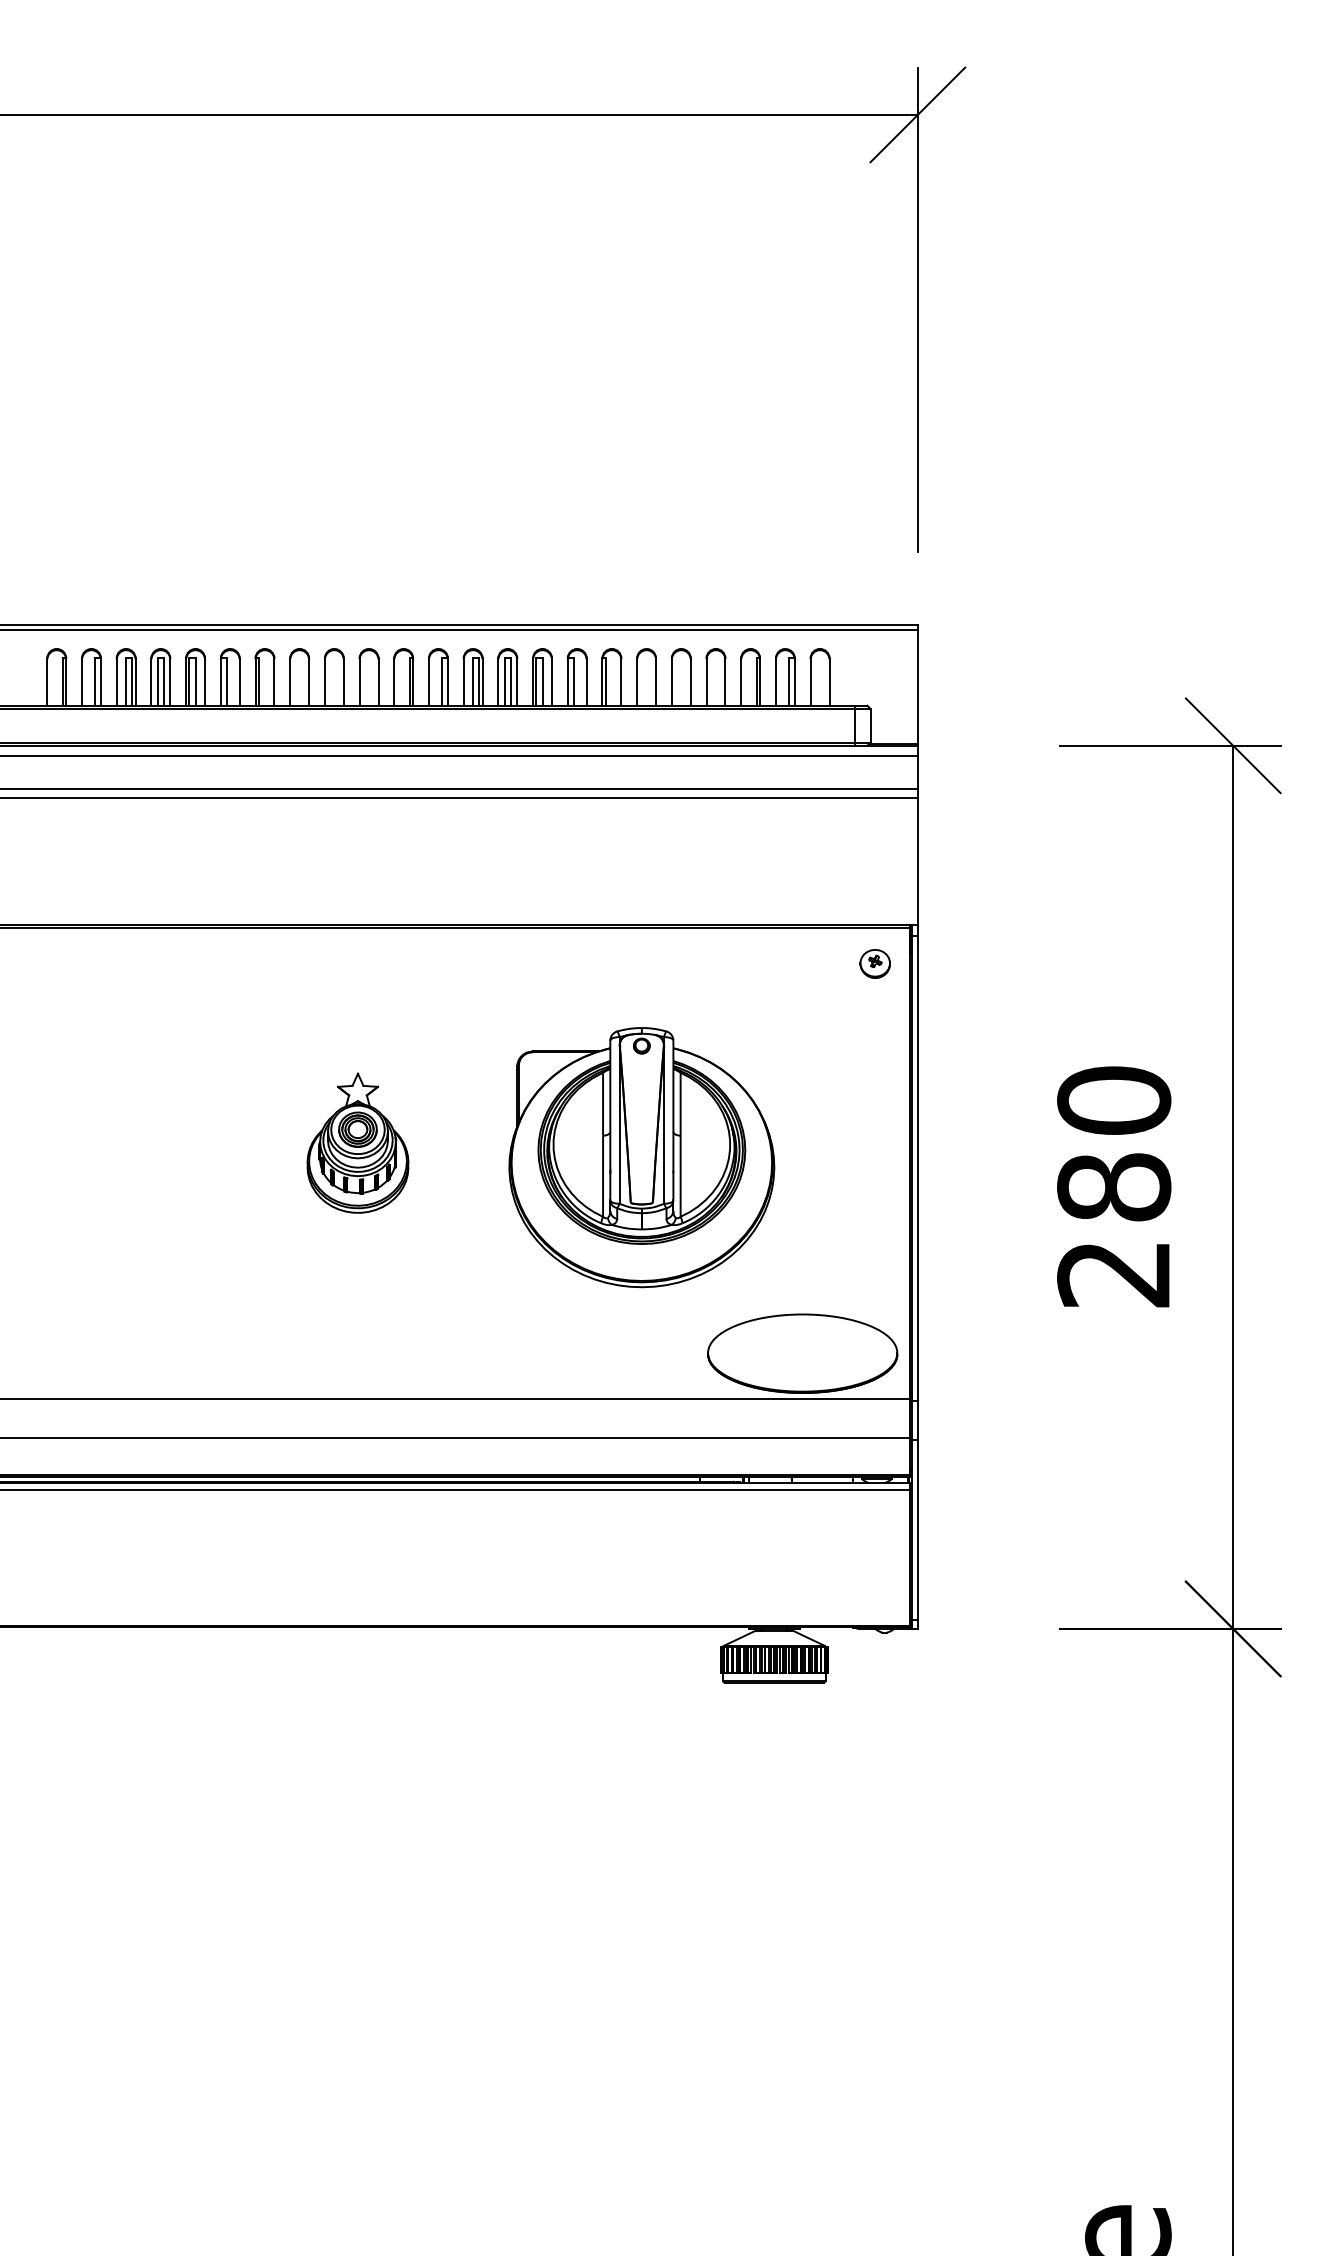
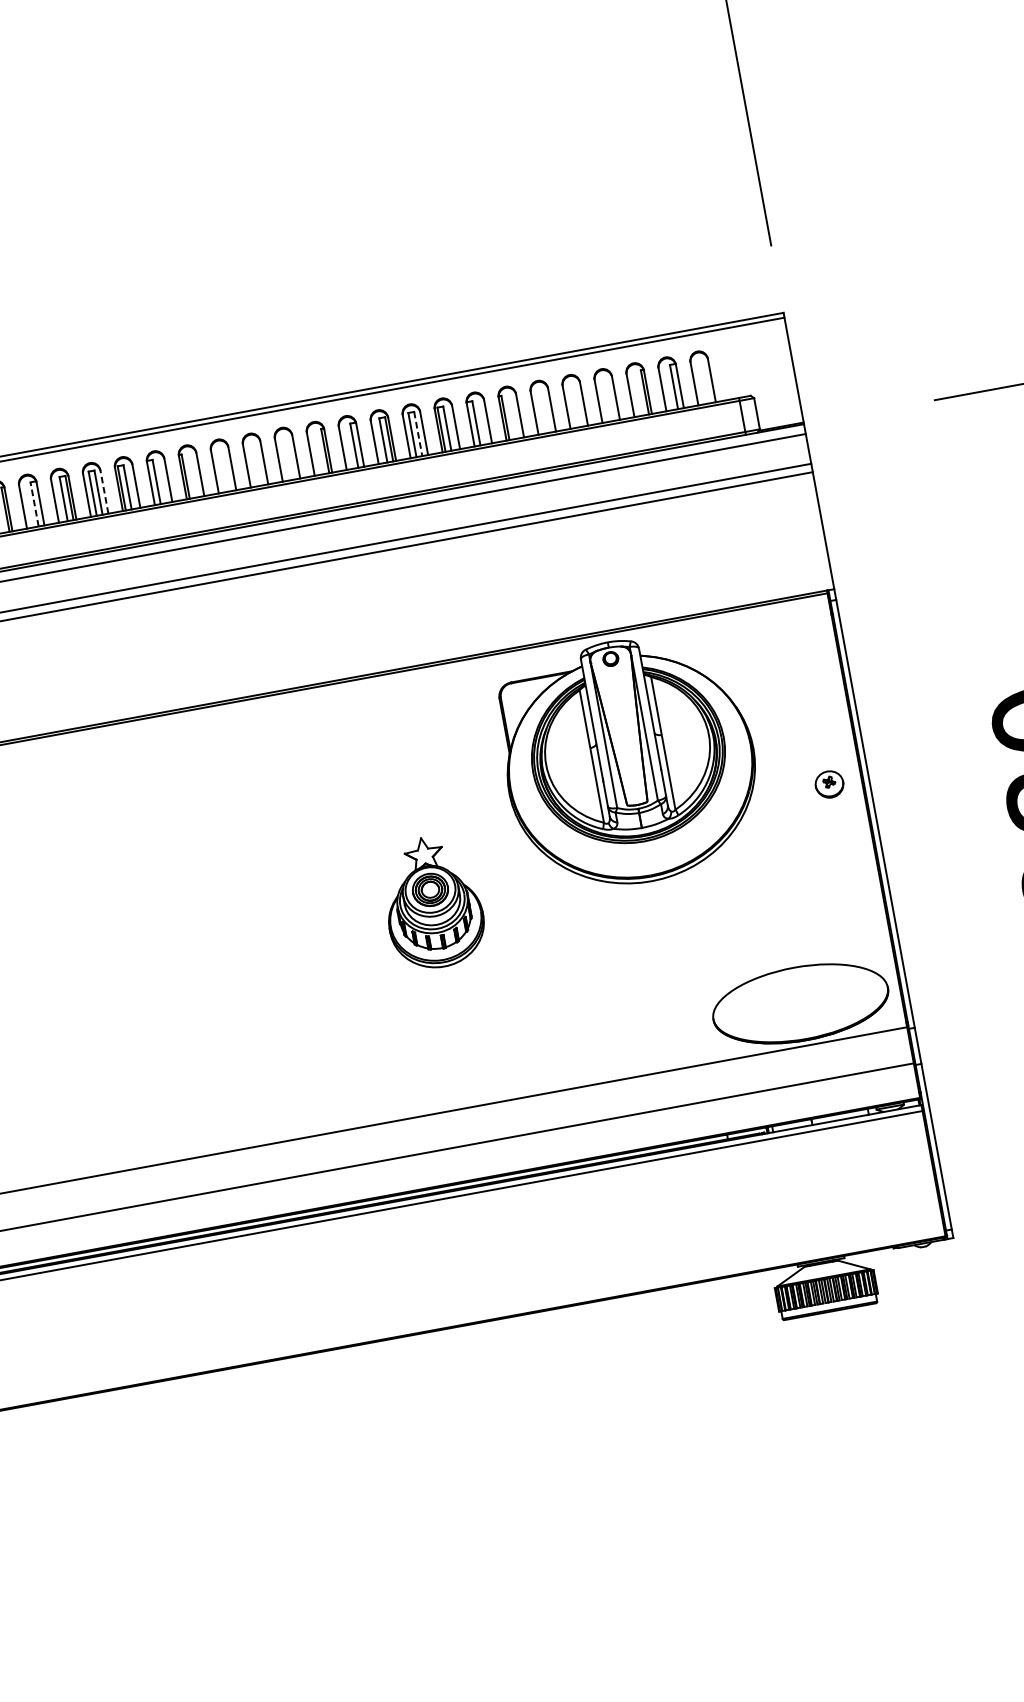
line: (94, 681) -> (34, 504), solid -> dashed
line: (170, 681) -> (104, 491), solid -> dashed
line: (510, 681) -> (417, 433), solid -> dashed
part: (874, 963) -> (828, 784), moved
part: (357, 1142) -> (432, 901), moved
part: (641, 1157) -> (629, 761), moved

